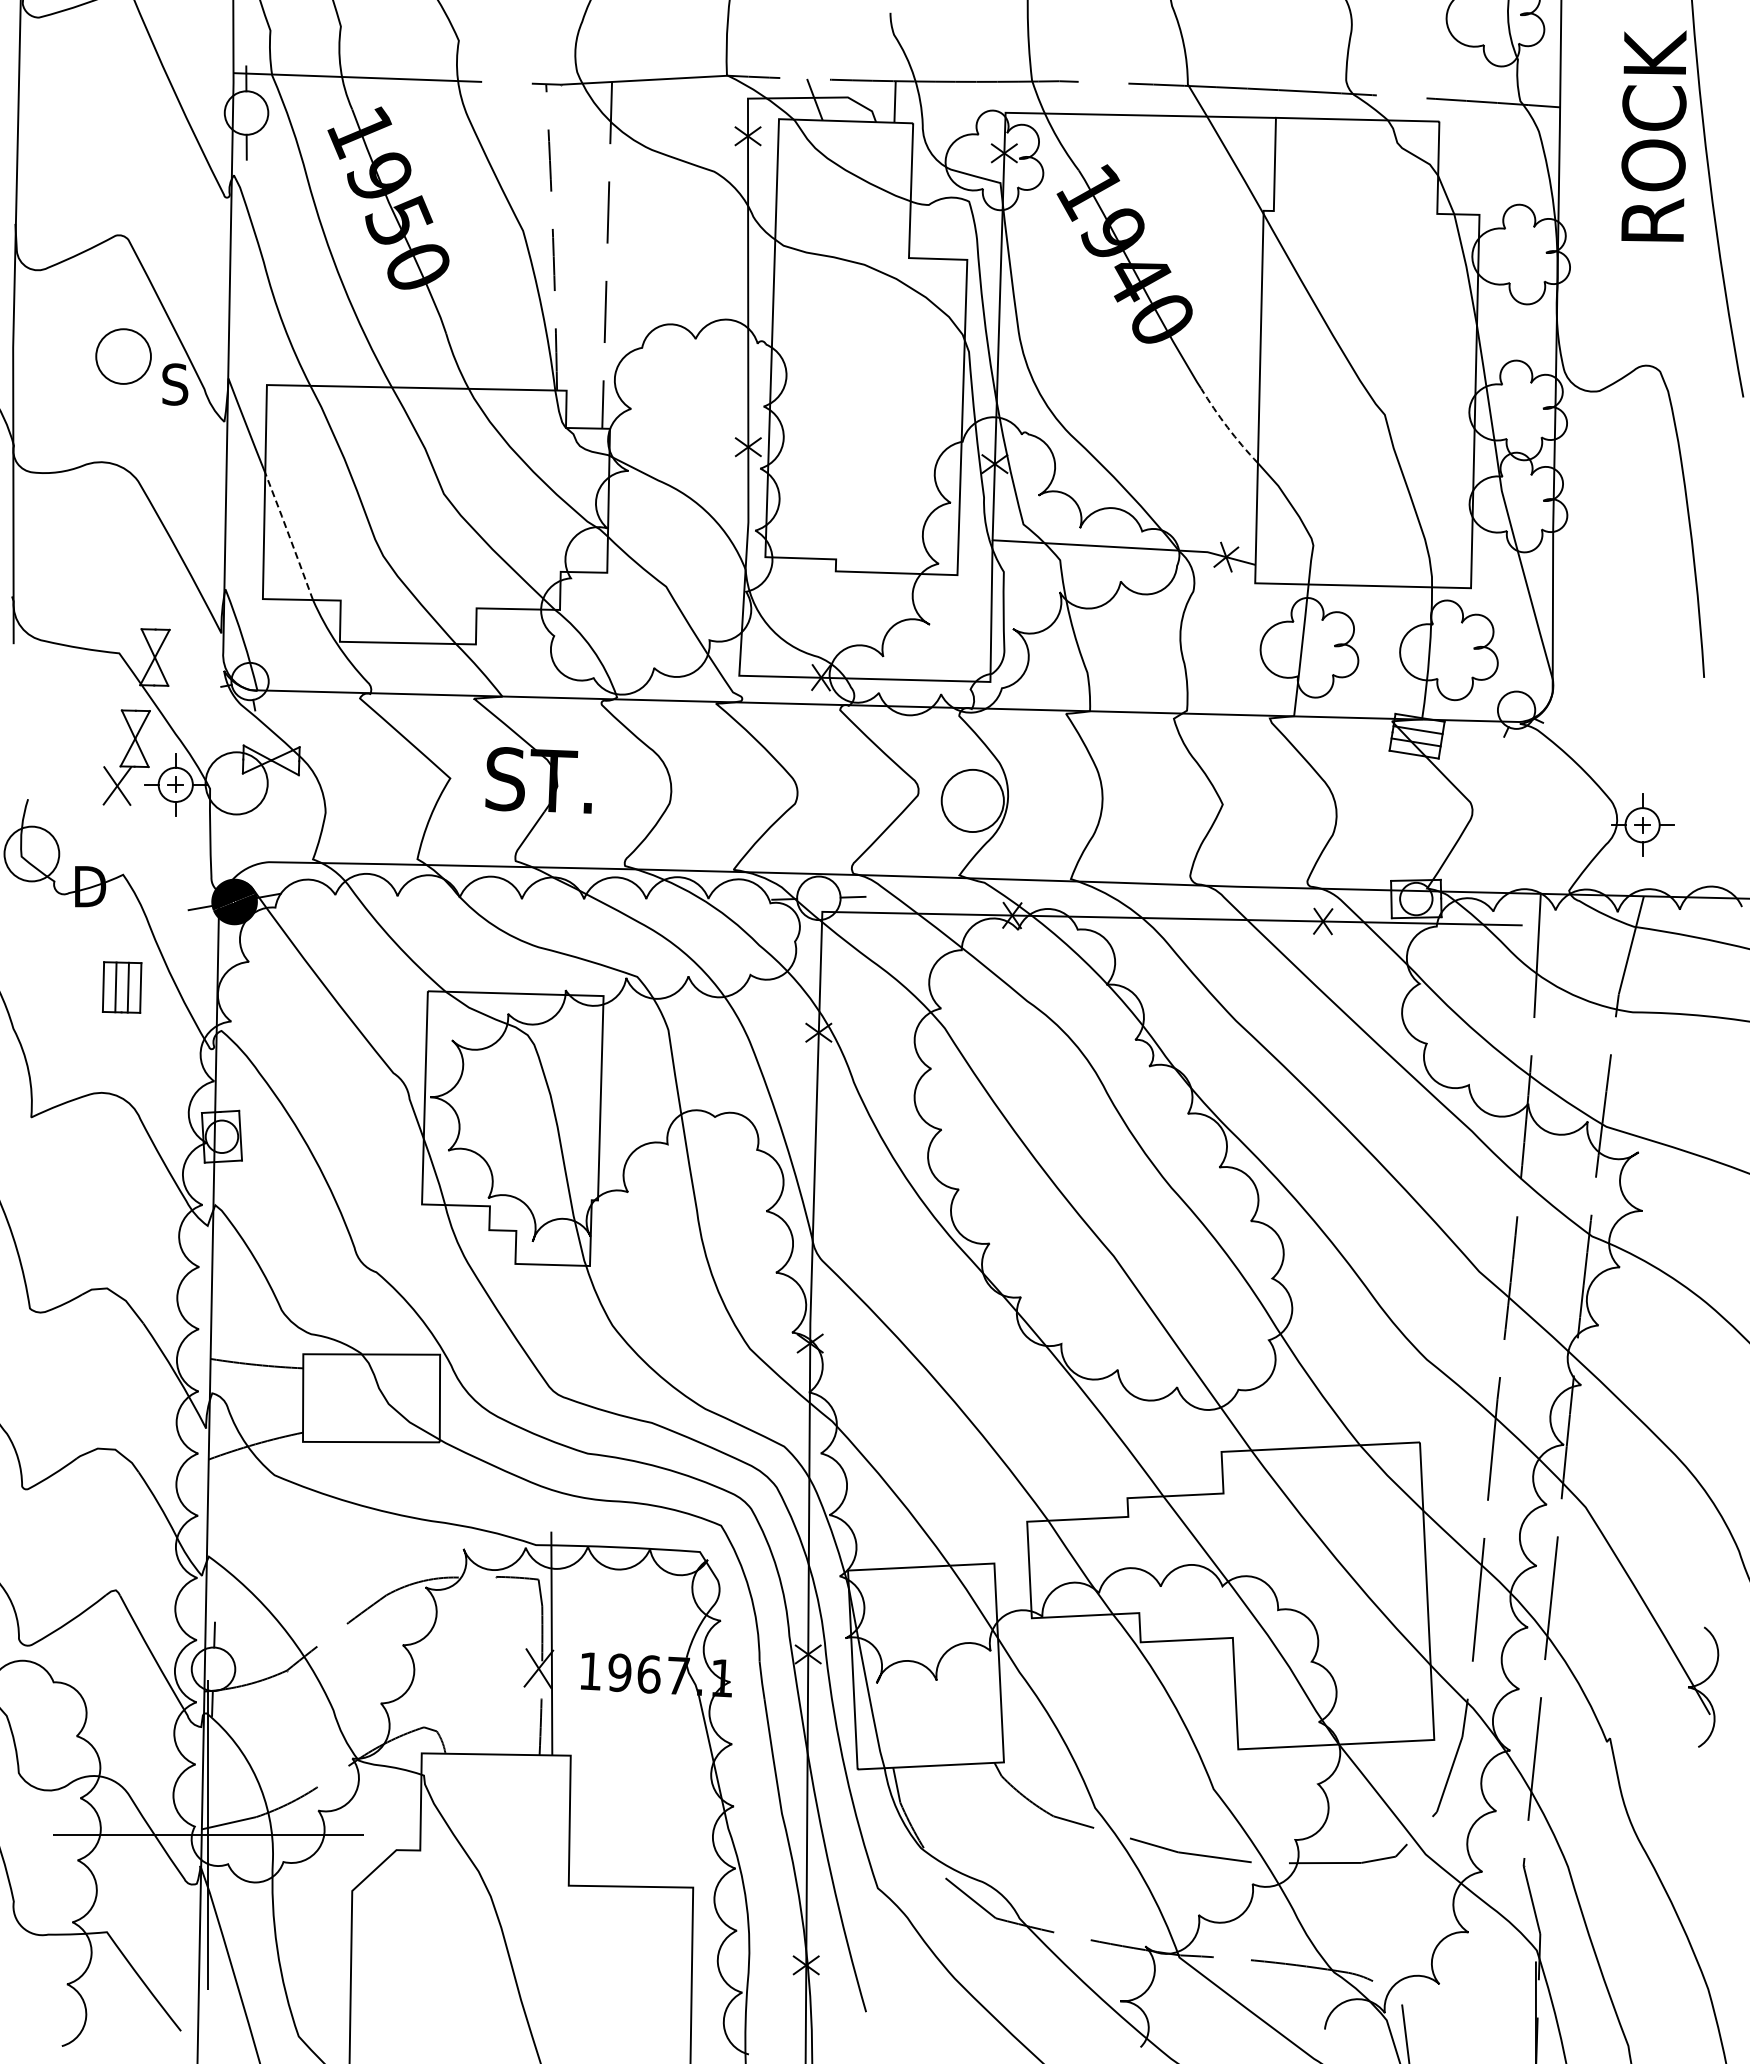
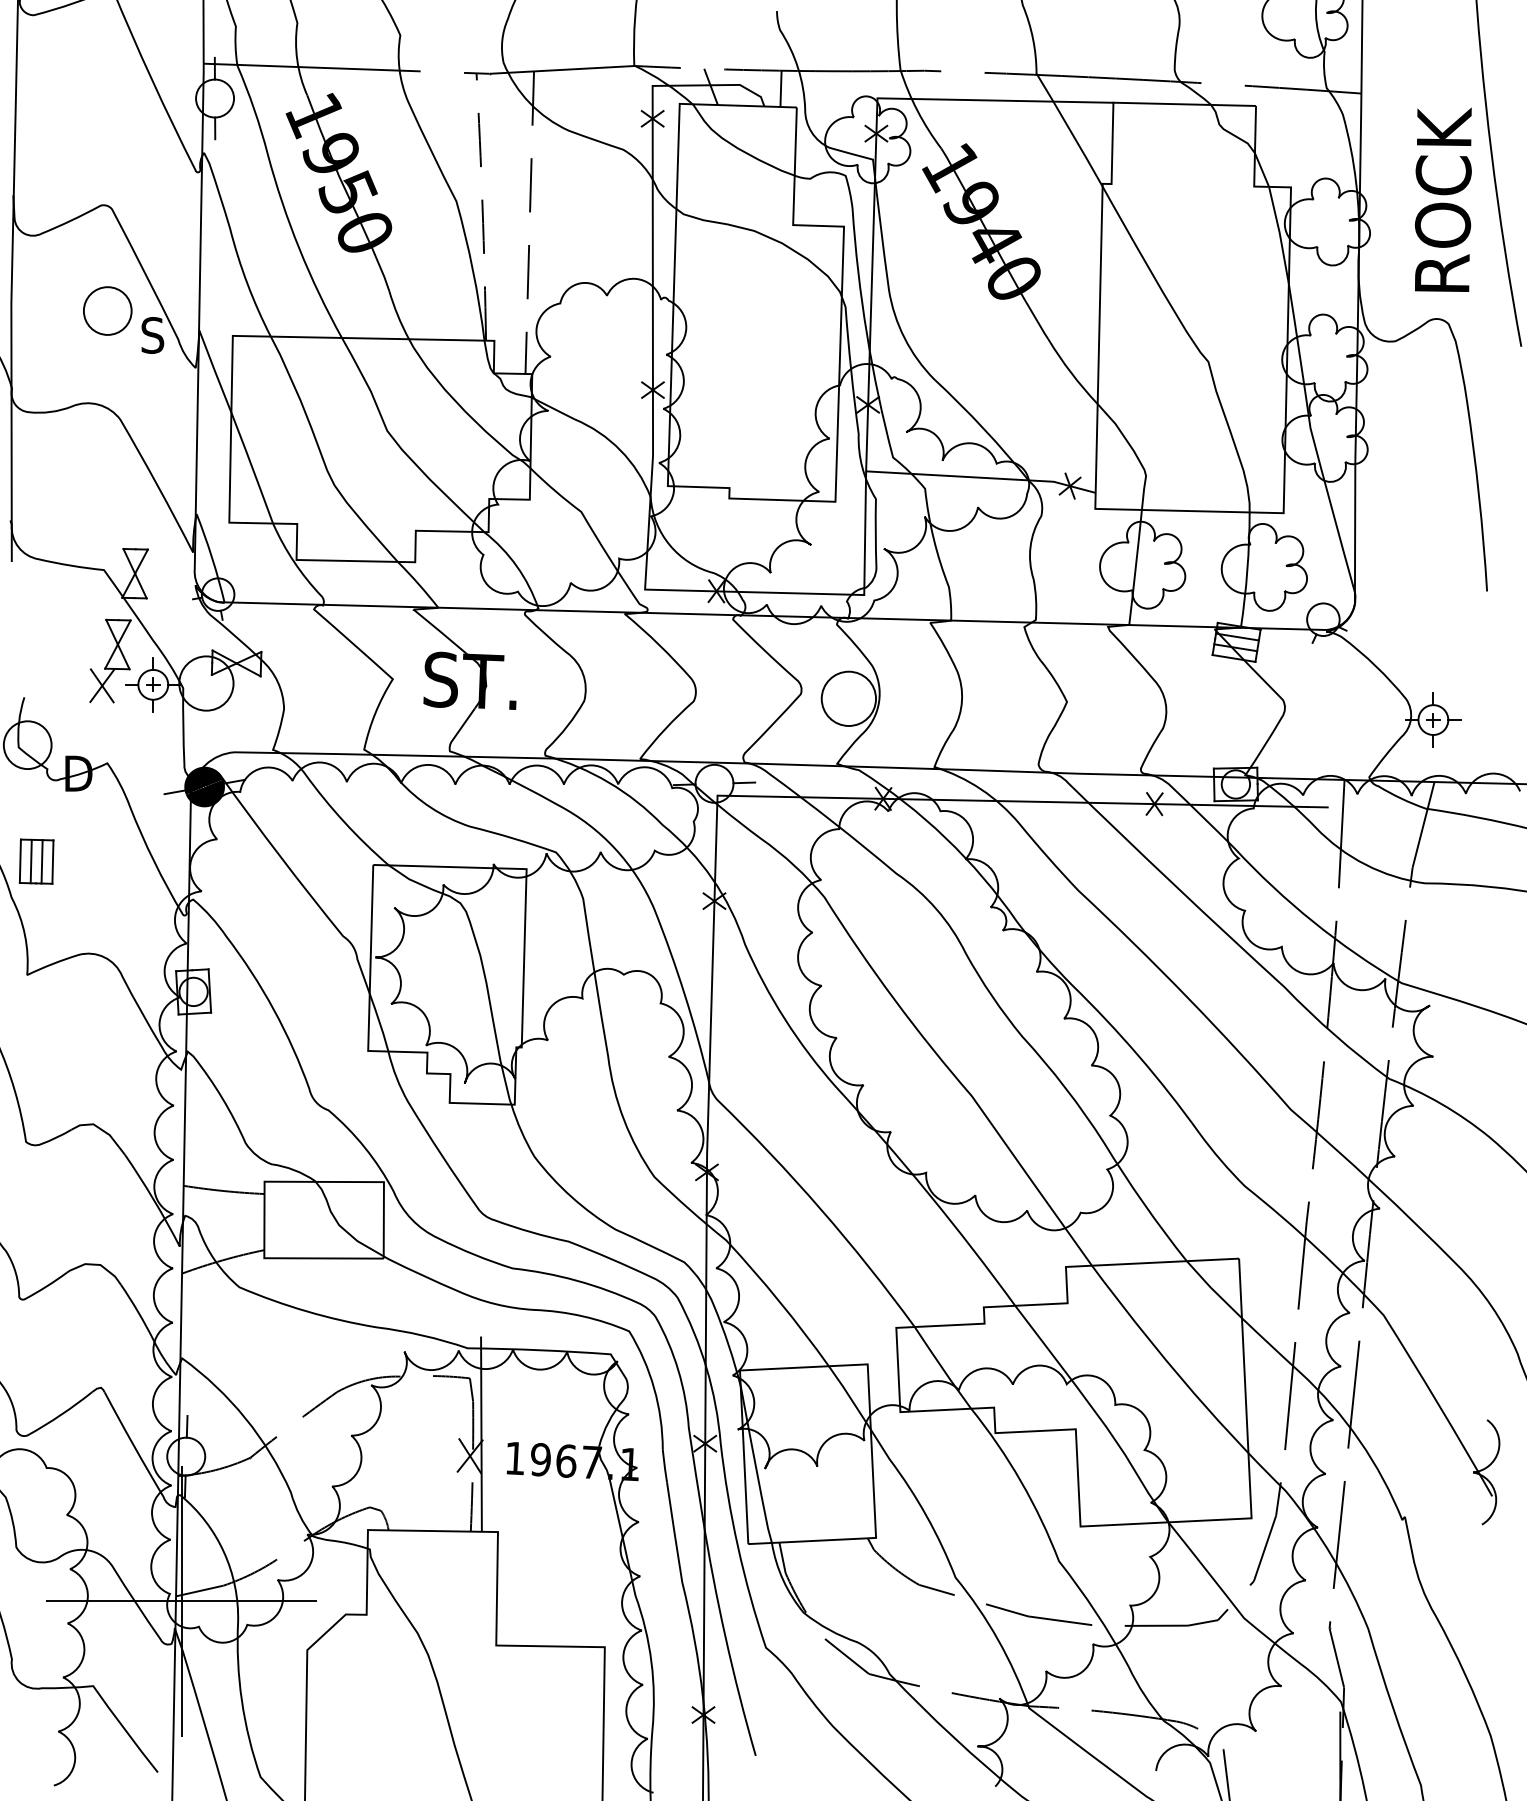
text: (1653, 135) -> (1442, 199), moved
line: (1227, 427) -> (1071, 372), dashed -> solid
line: (289, 536) -> (252, 468), dashed -> solid
part: (121, 987) -> (36, 861), moved

